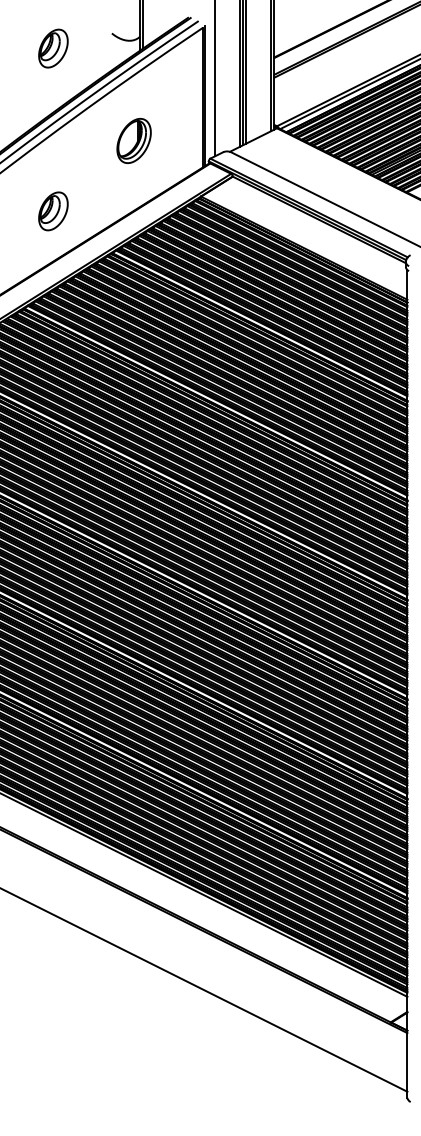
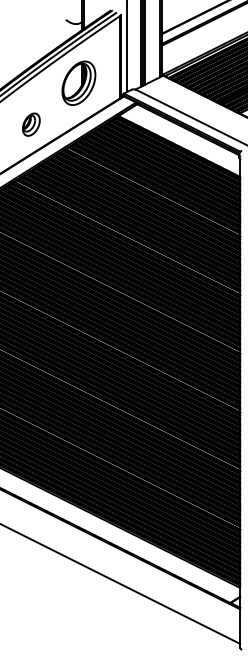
part: (53, 48) -> (31, 28), removed
part: (133, 139) -> (78, 82), size x1.67

